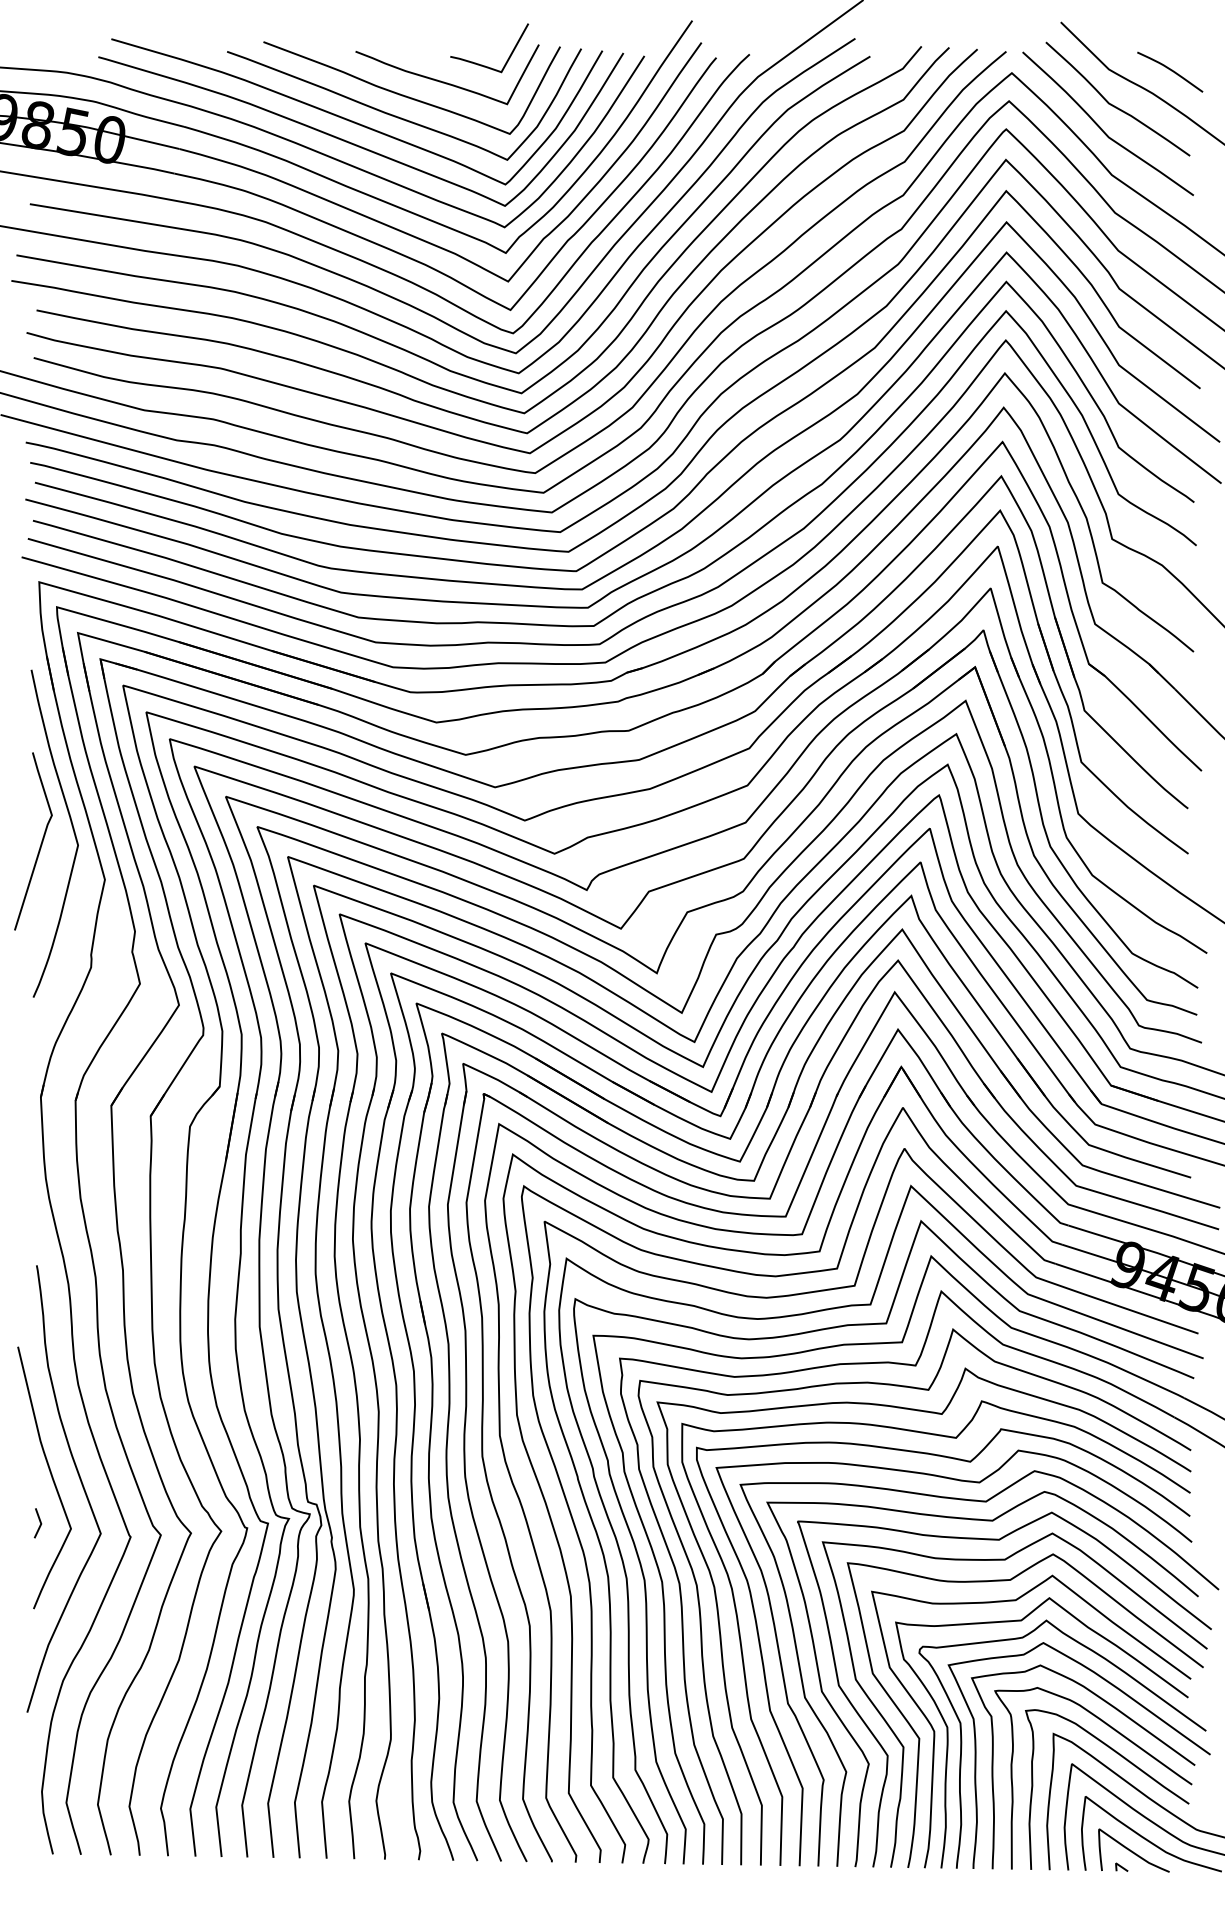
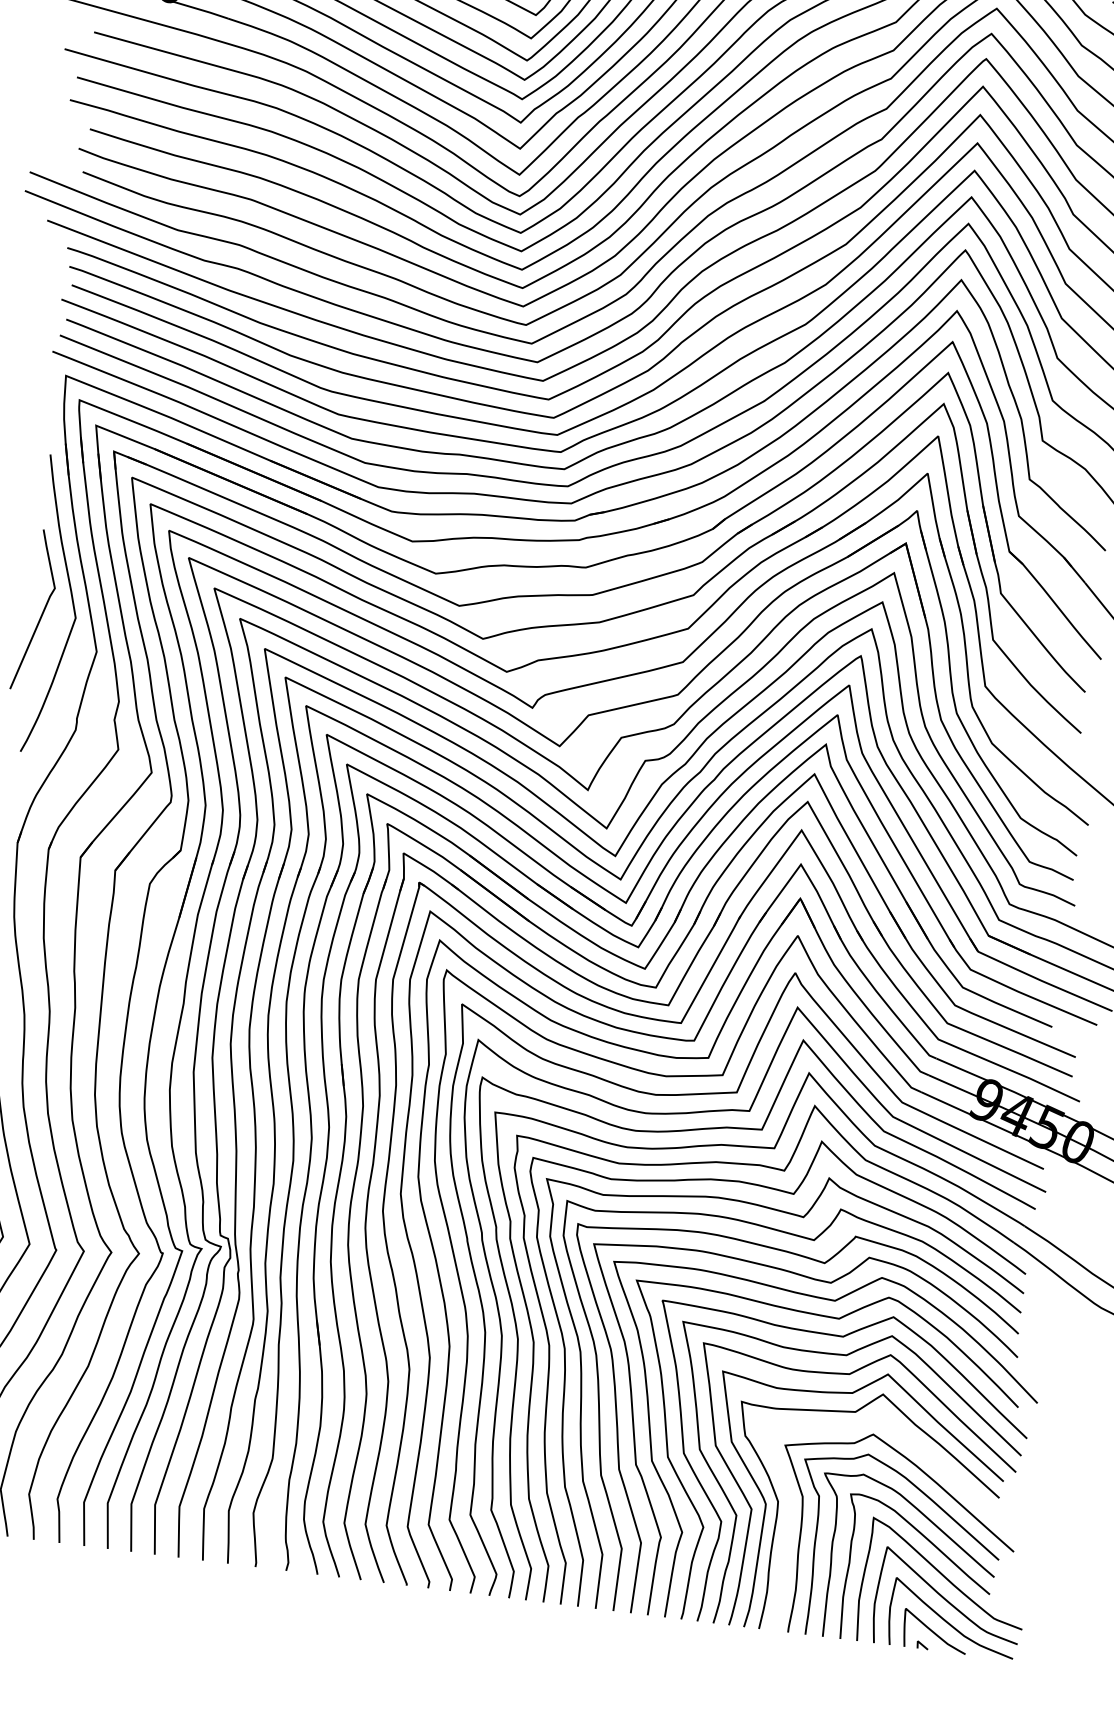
curve: (1115, 1667) -> (936, 1463), removed

